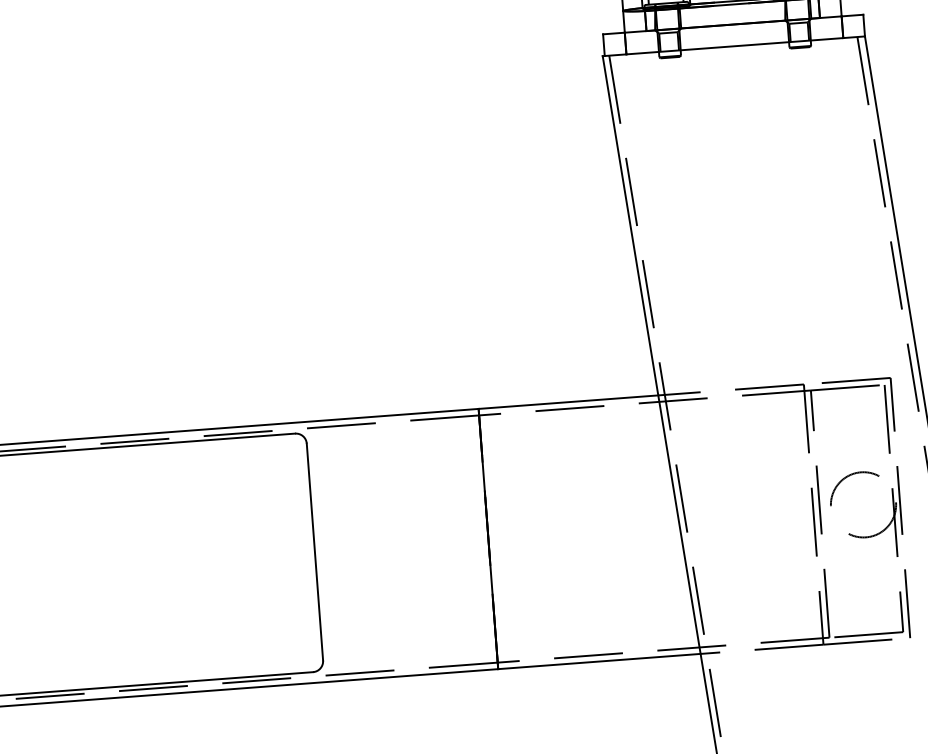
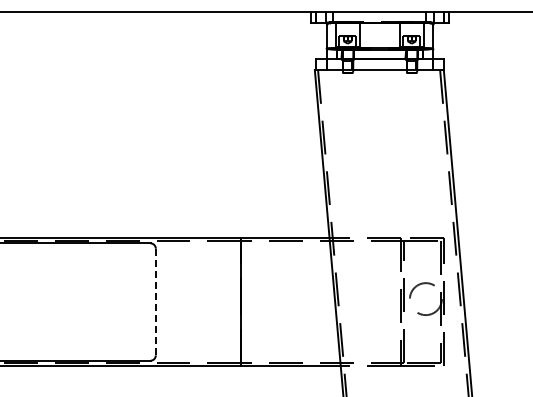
line: (314, 551) -> (155, 301), solid -> dashed

